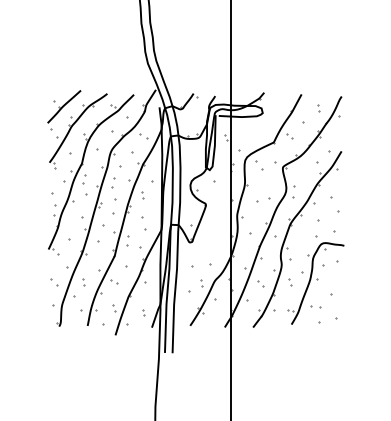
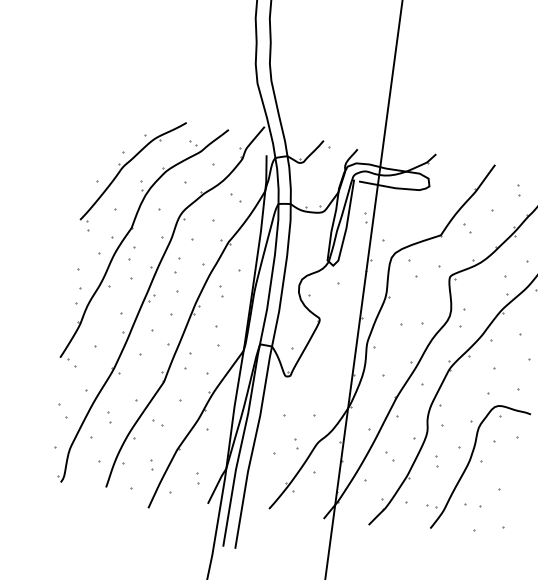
part: (64, 110) -> (114, 140), removed

